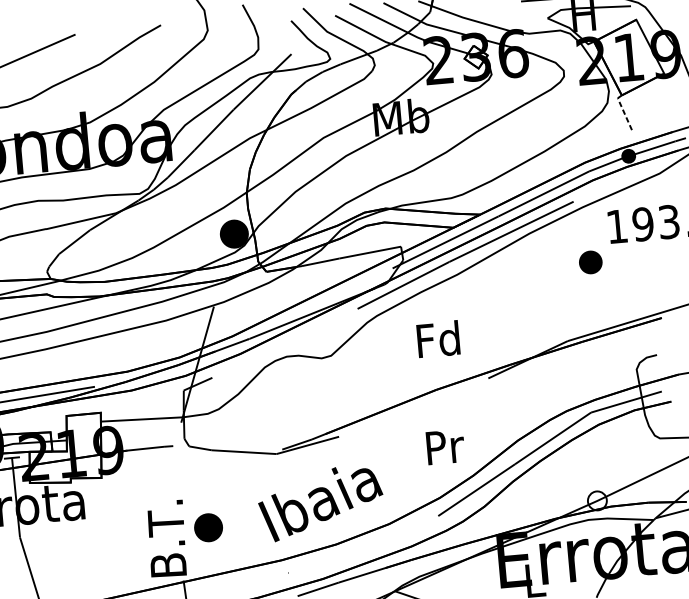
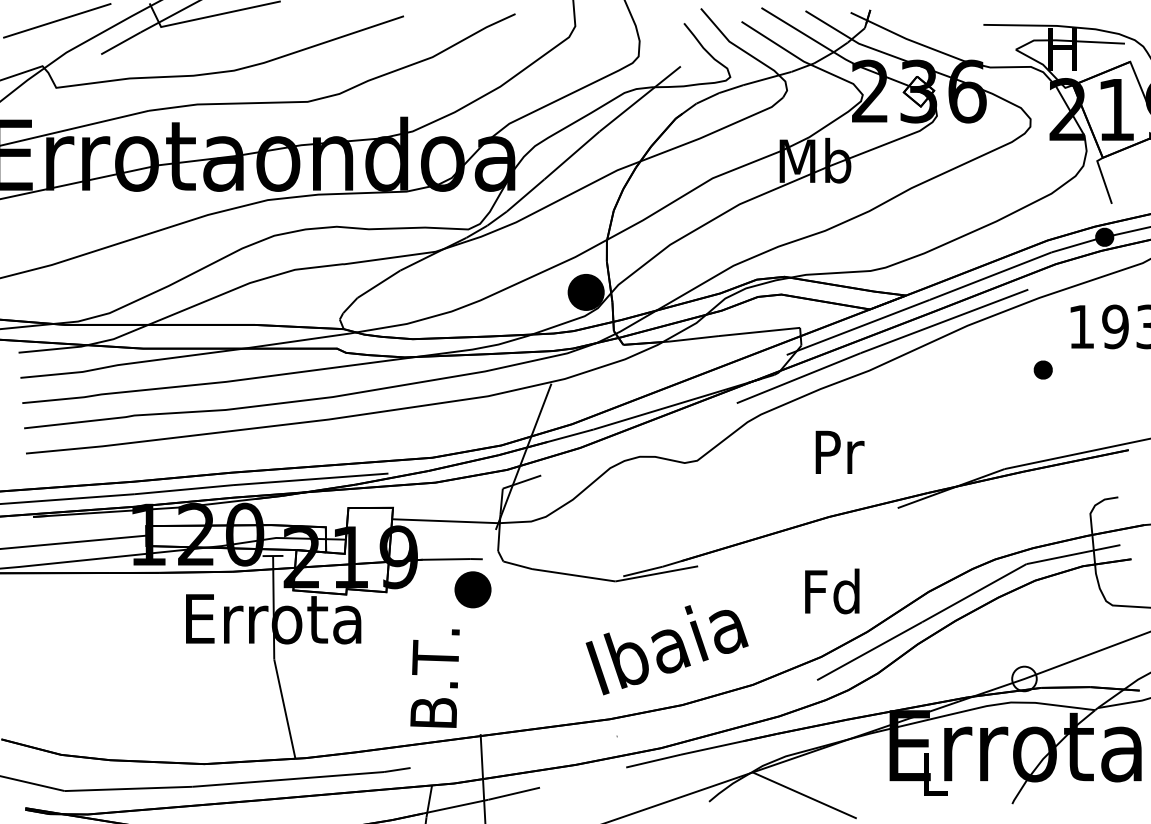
line: (623, 111) -> (1103, 178), dashed -> solid
part: (590, 262) -> (1042, 369), size x0.62
text: (438, 339) -> (837, 451), Fd -> Pr
text: (443, 446) -> (832, 591), Pr -> Fd
part: (208, 527) -> (472, 589), moved
text: (166, 538) -> (434, 678), moved

